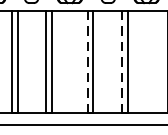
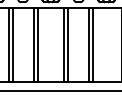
line: (87, 62) -> (63, 45), dashed -> solid
line: (121, 62) -> (88, 45), dashed -> solid

